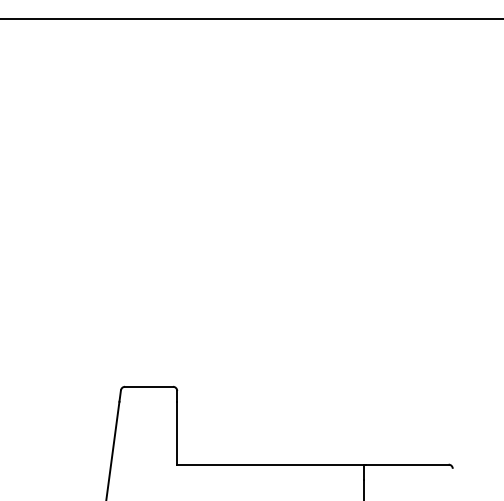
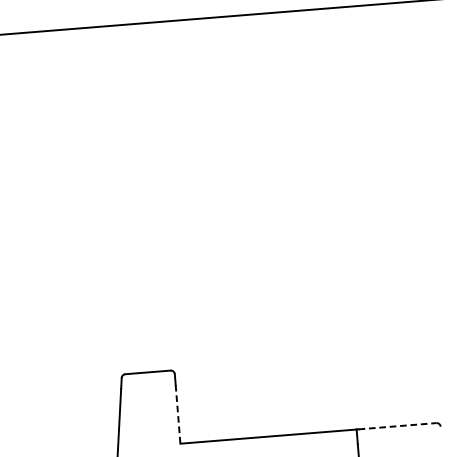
line: (177, 434) -> (178, 415), solid -> dashed
line: (407, 464) -> (397, 426), solid -> dashed

